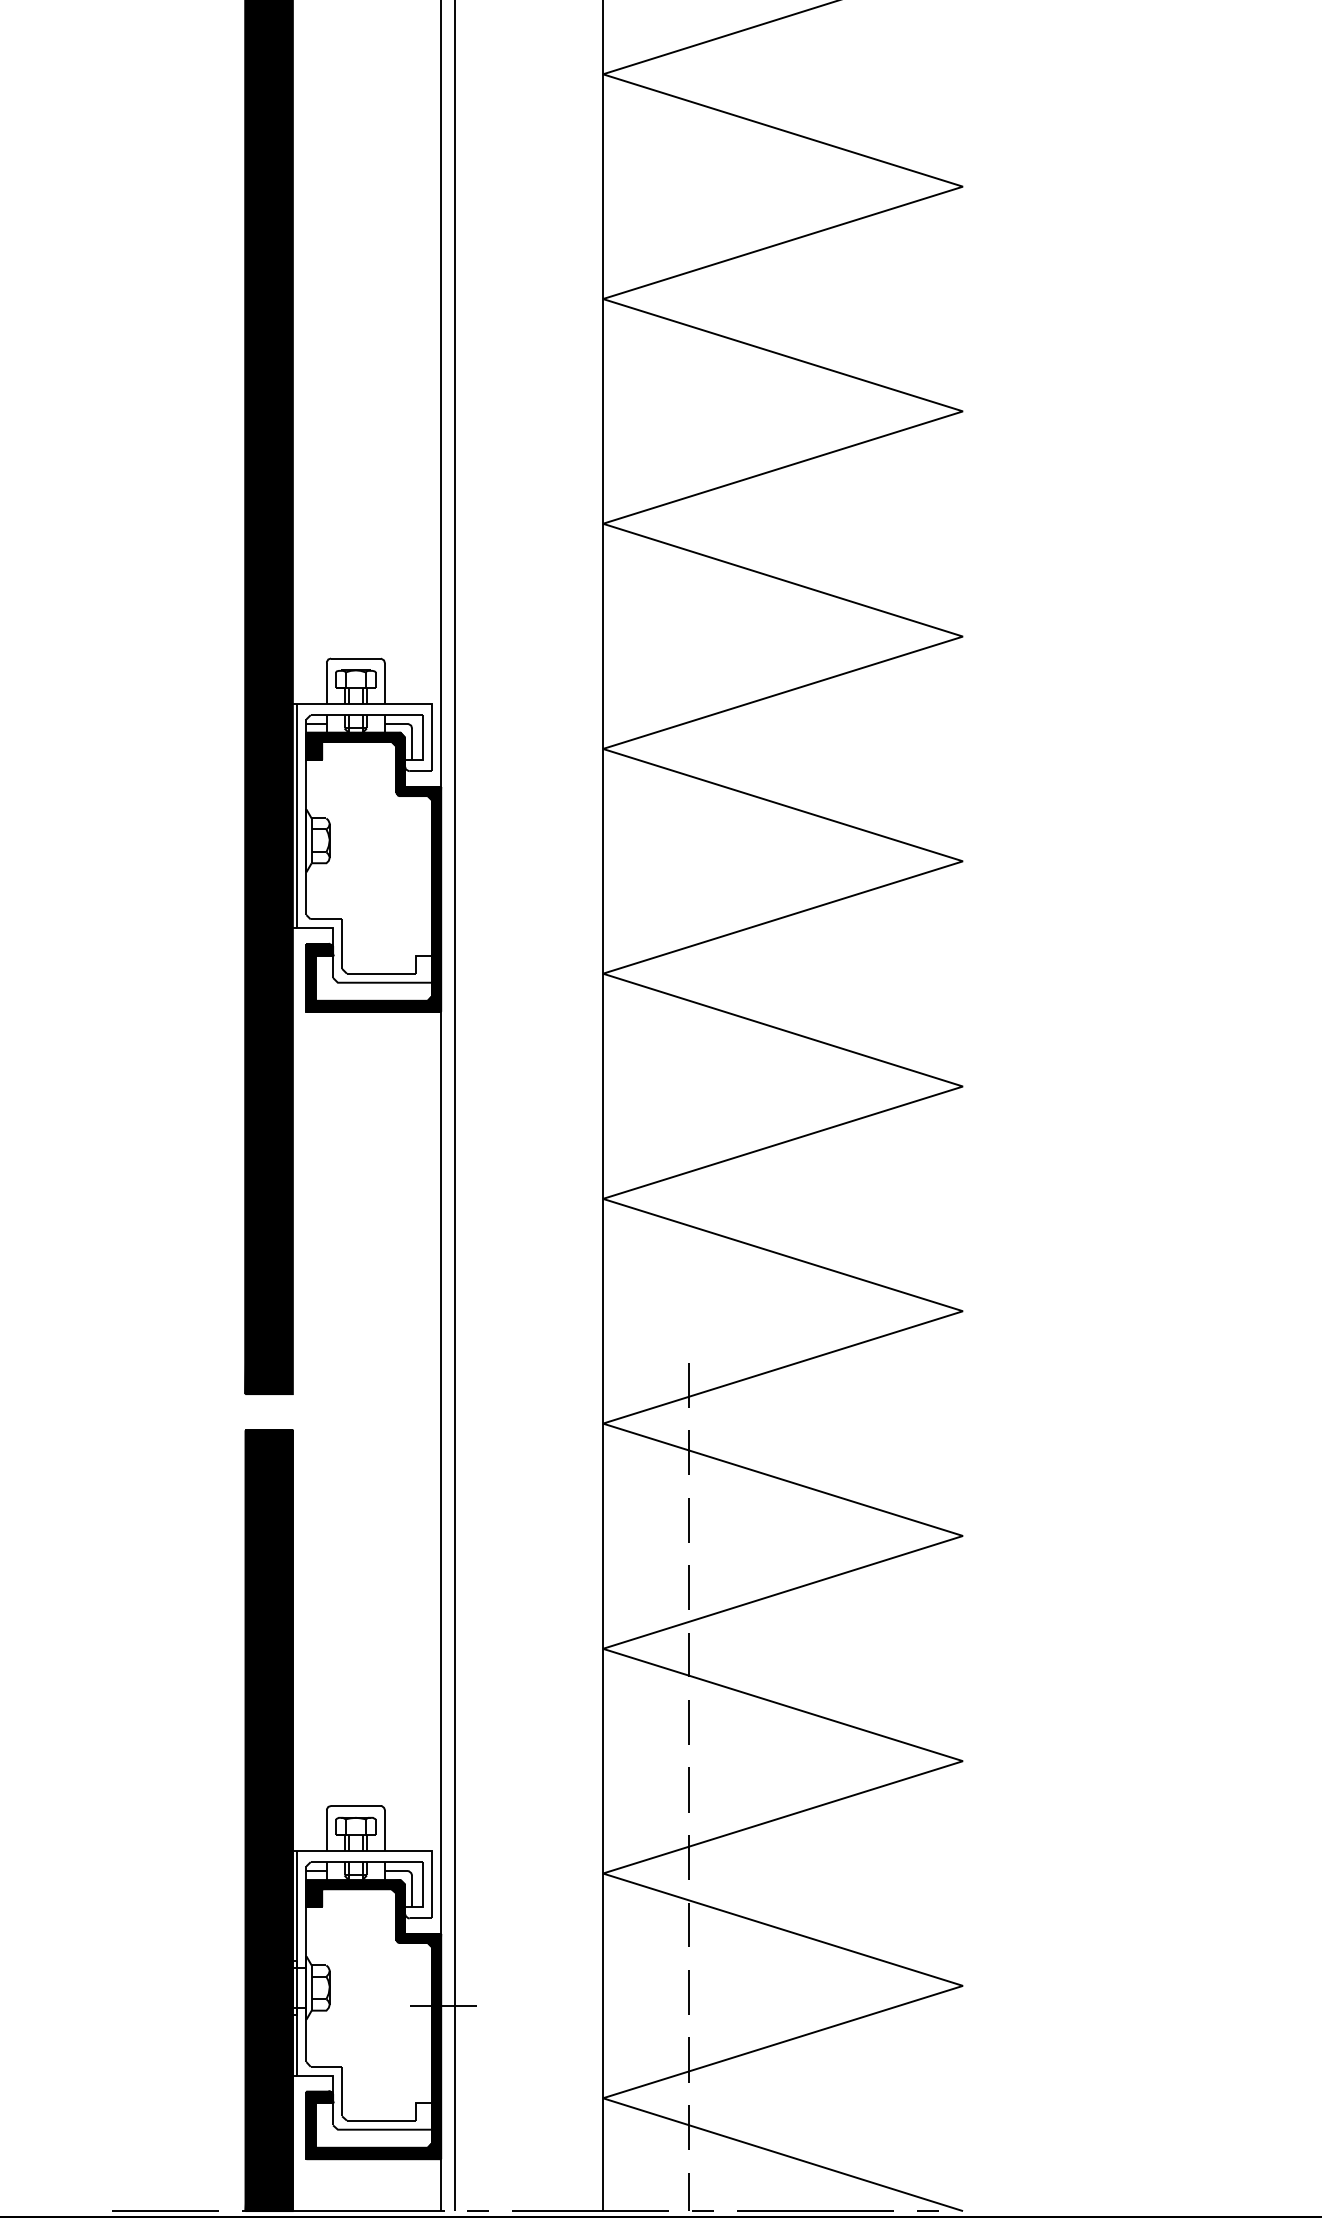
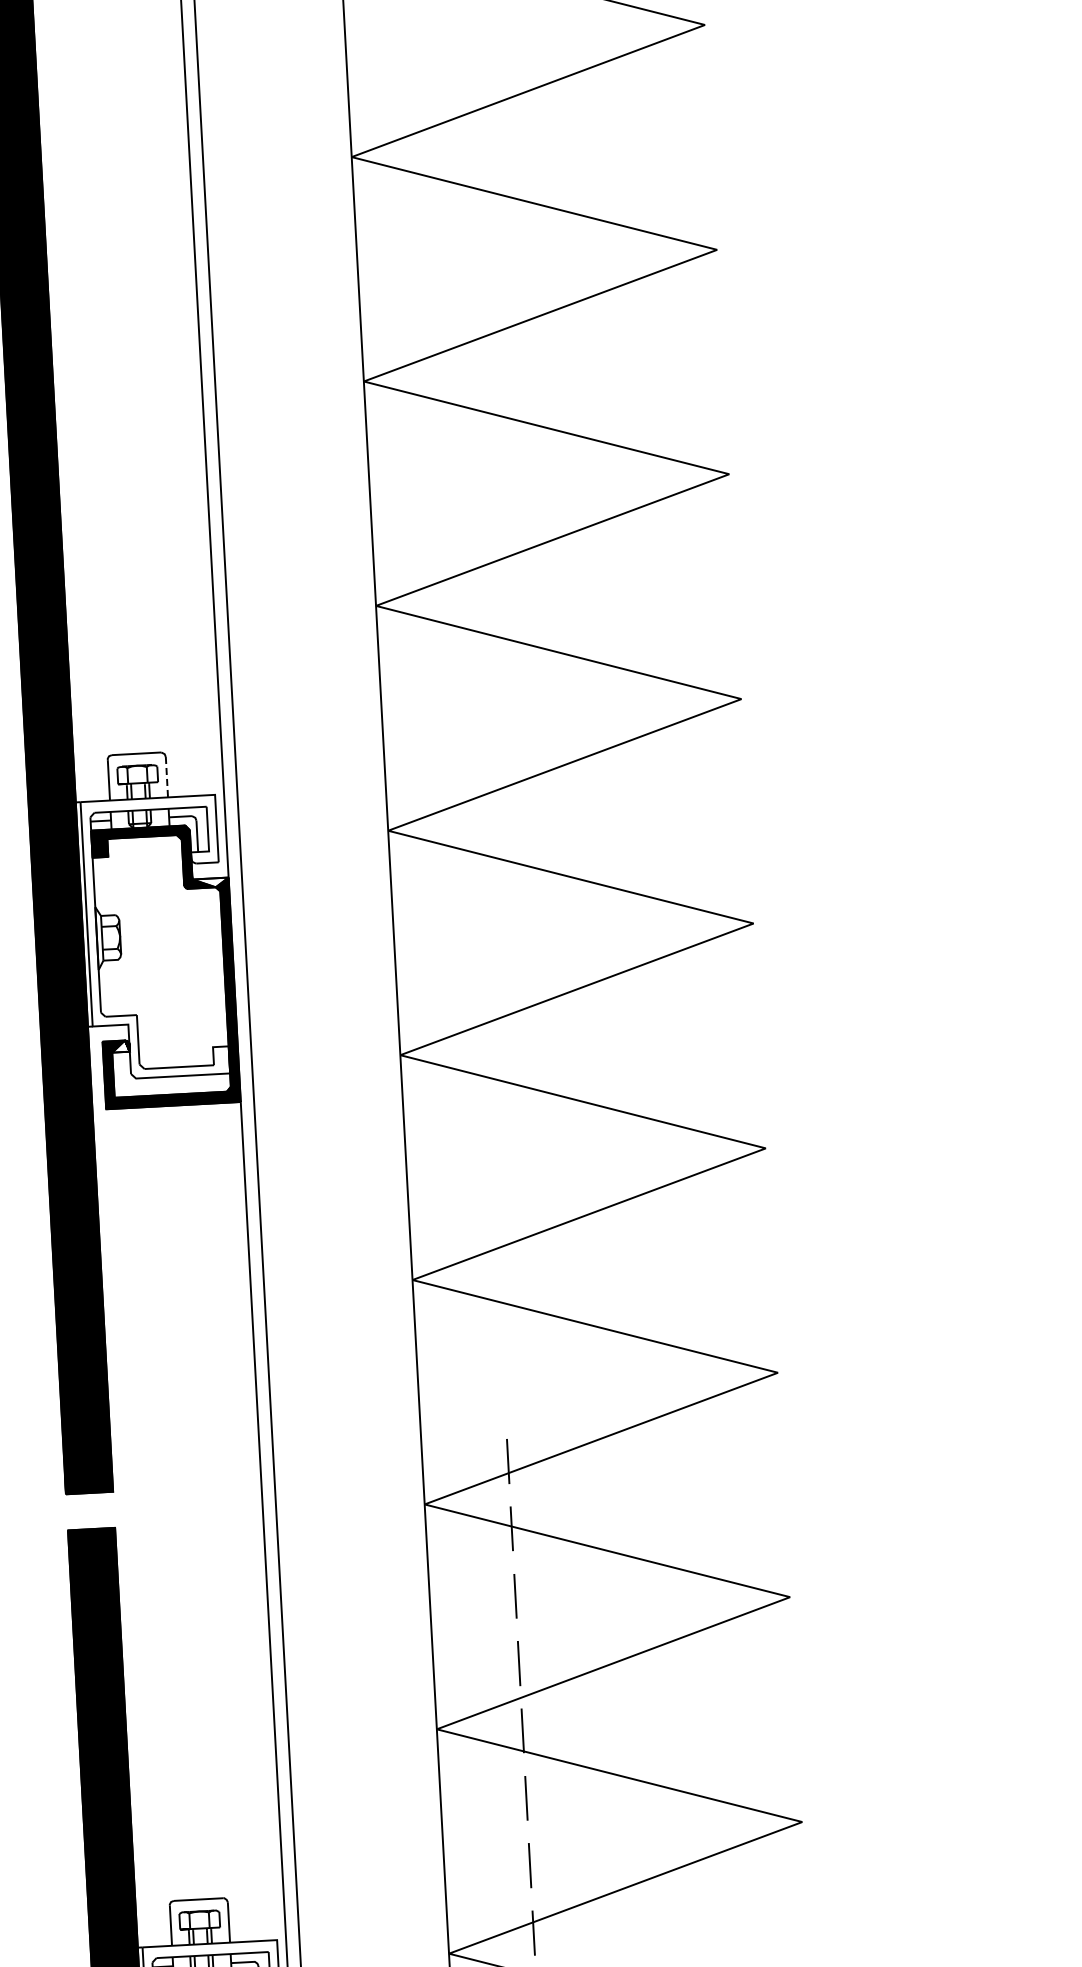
line: (385, 684) -> (167, 778), solid -> dashed
fill: (423, 791) -> (211, 882), removed
fill: (324, 949) -> (120, 1046), removed

